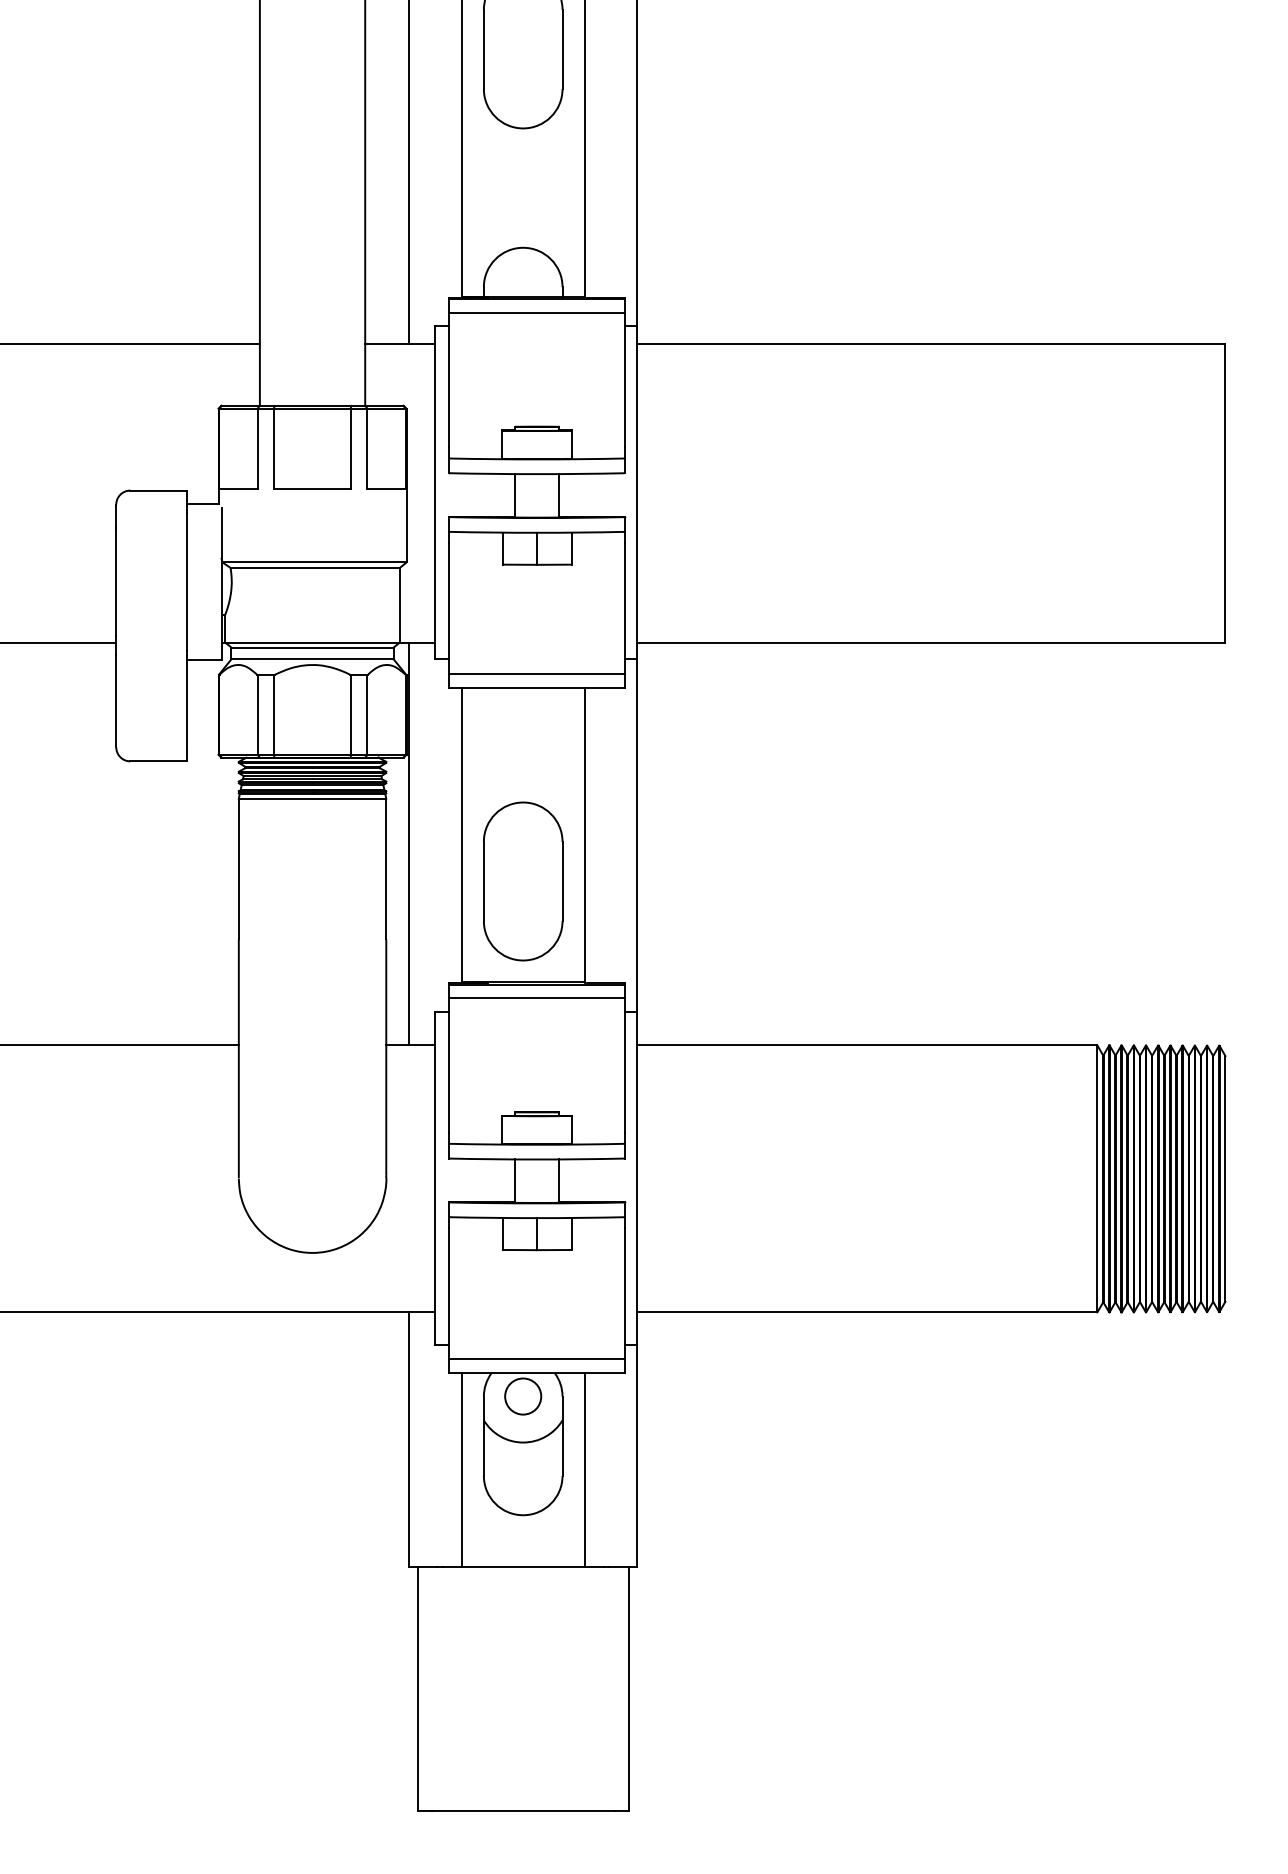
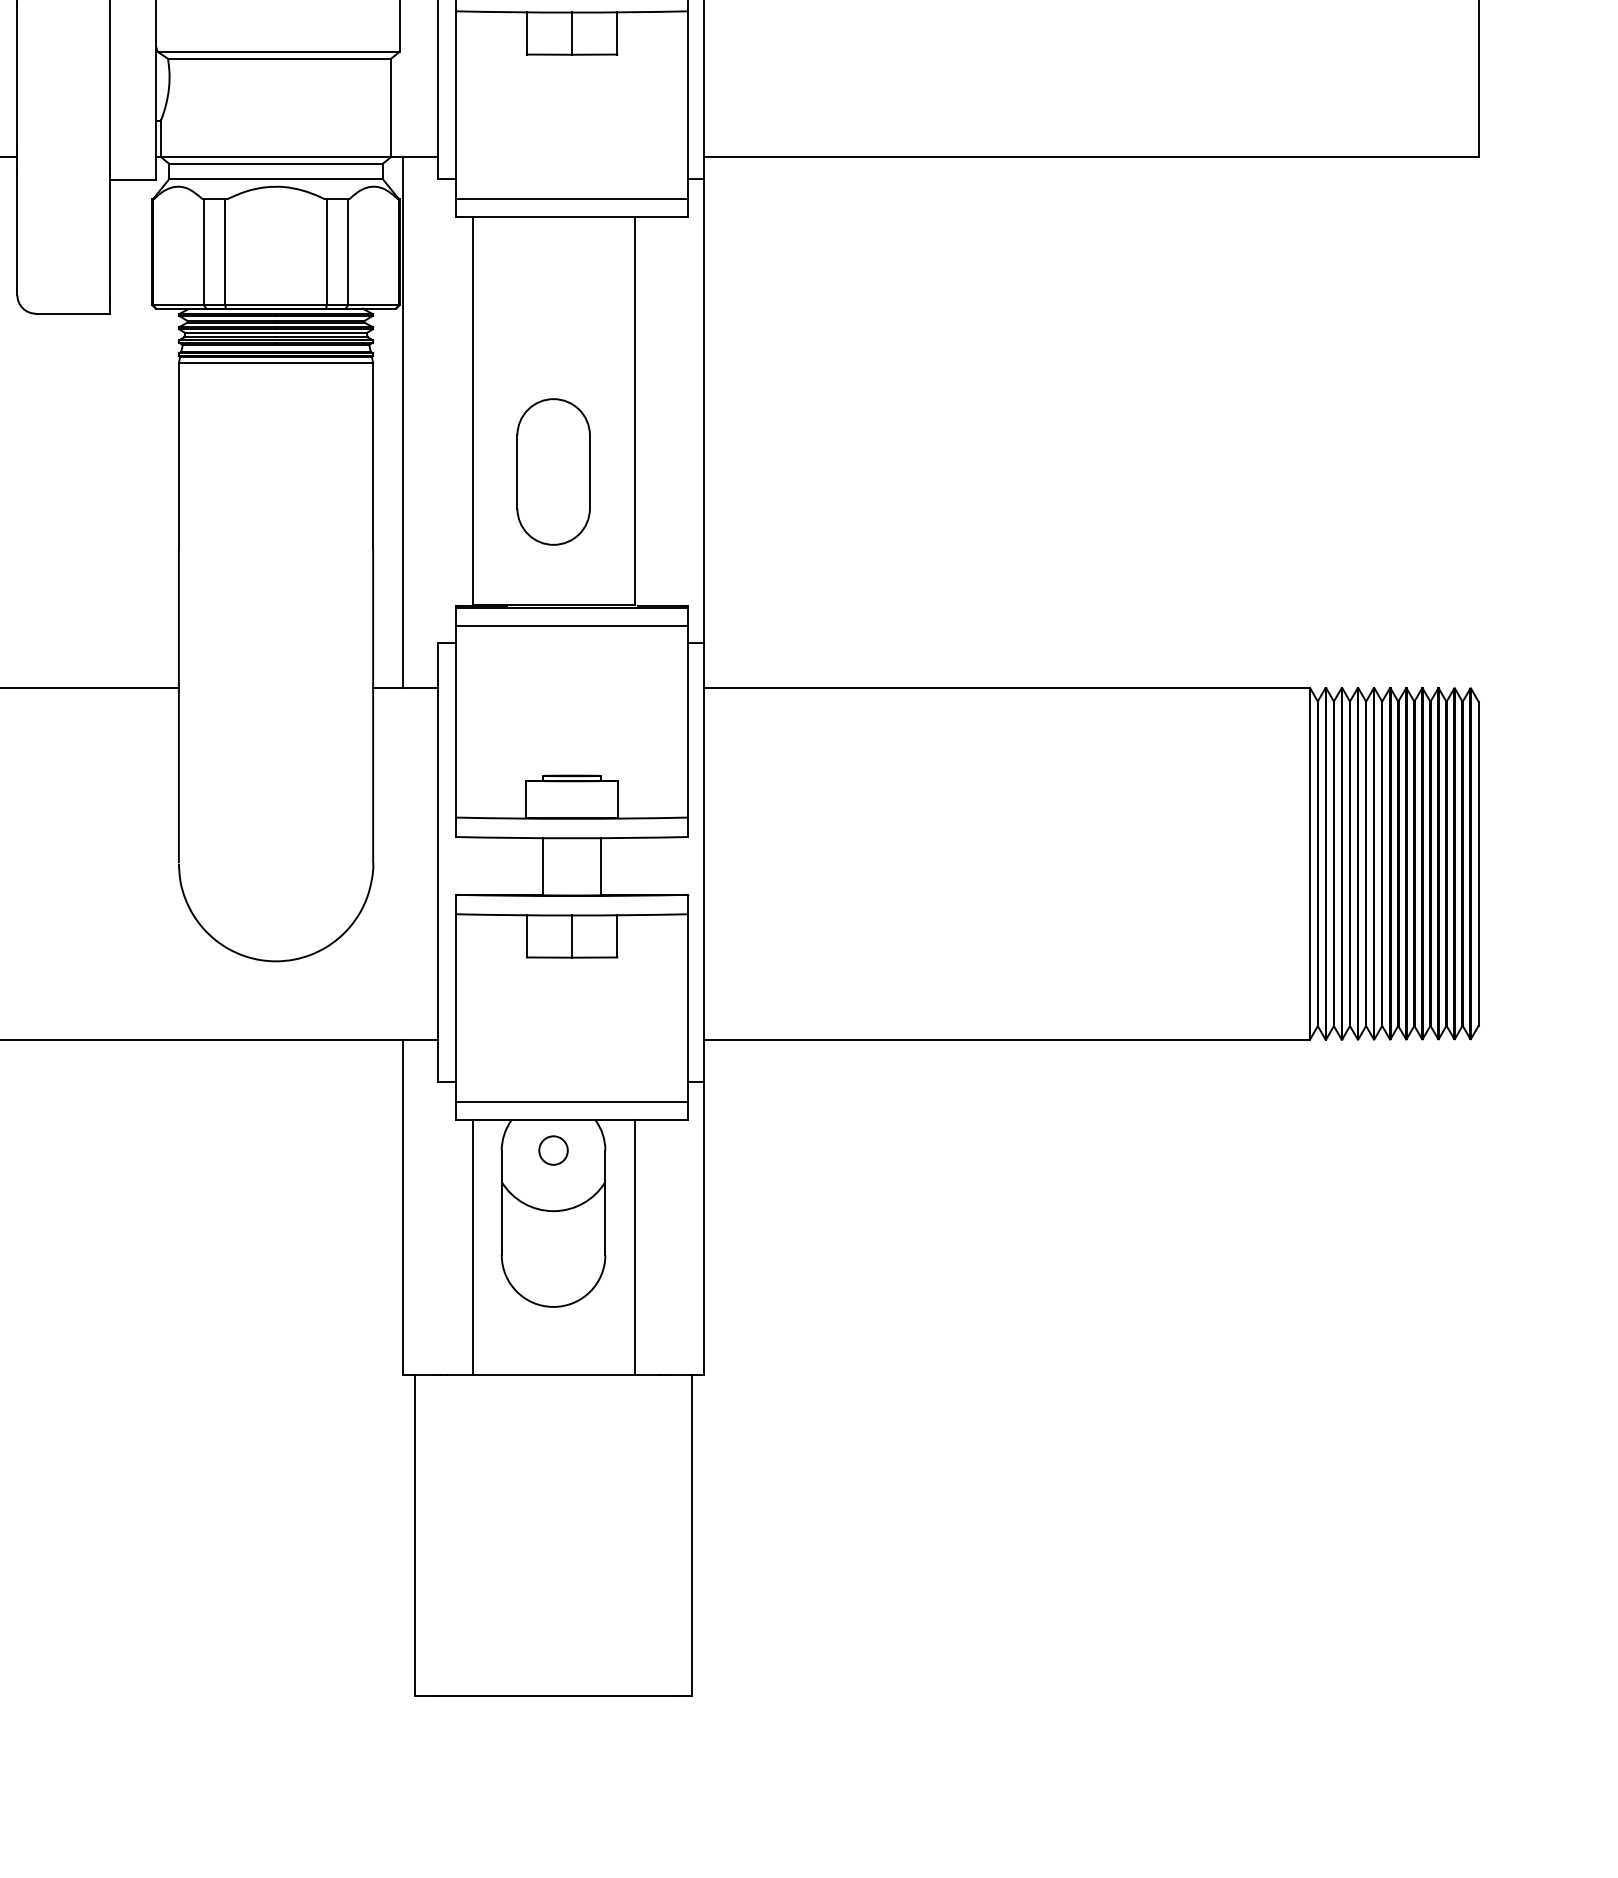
part: (523, 881) -> (553, 471), size x0.7
circle: (523, 1396) -> (553, 1150), size x0.6

